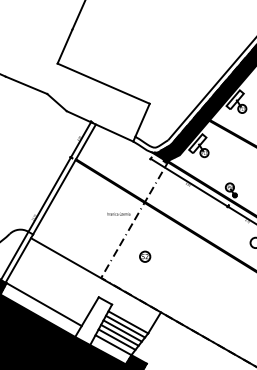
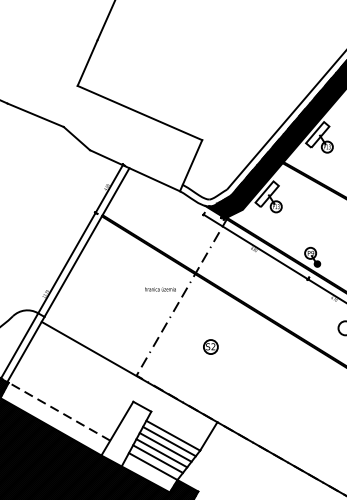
part: (145, 256) -> (211, 346), moved
line: (43, 304) -> (58, 411), solid -> dashed

